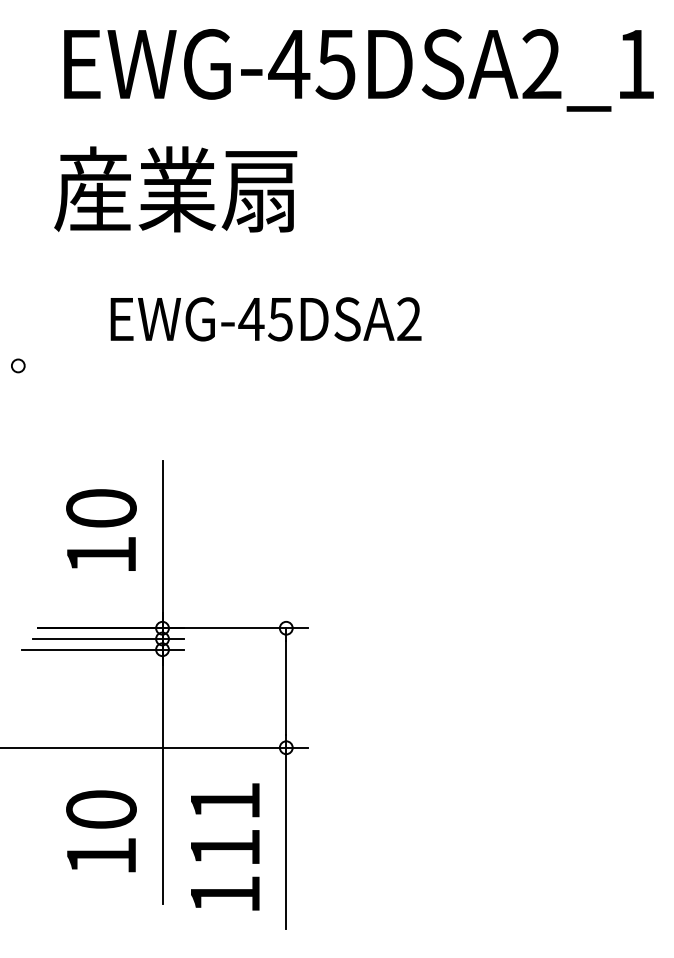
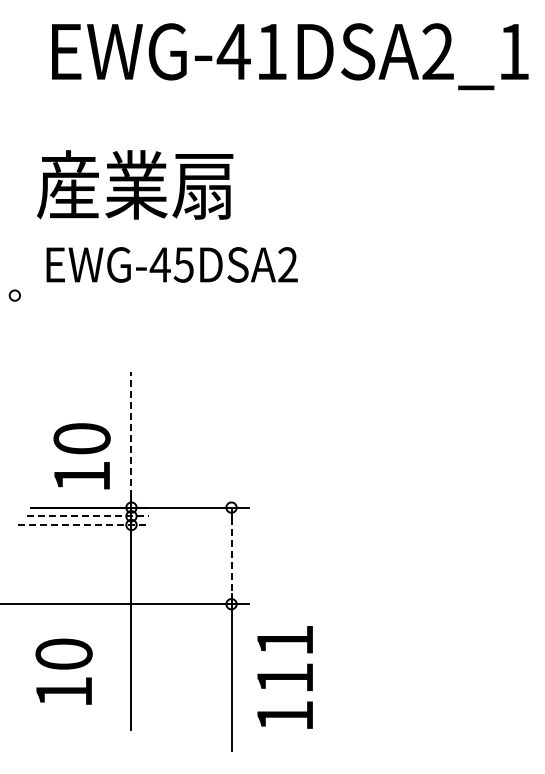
text: (335, 65) -> (271, 52), EWG-45DSA2_1 -> EWG-41DSA2_1
text: (176, 188) -> (135, 184), moved
text: (265, 318) -> (171, 264), moved
text: (100, 530) -> (81, 456), moved
line: (162, 537) -> (131, 434), solid -> dashed
line: (109, 639) -> (88, 516), solid -> dashed
line: (103, 649) -> (83, 524), solid -> dashed
line: (286, 687) -> (231, 555), solid -> dashed
text: (100, 830) -> (63, 671), moved
text: (224, 847) -> (284, 677), moved

